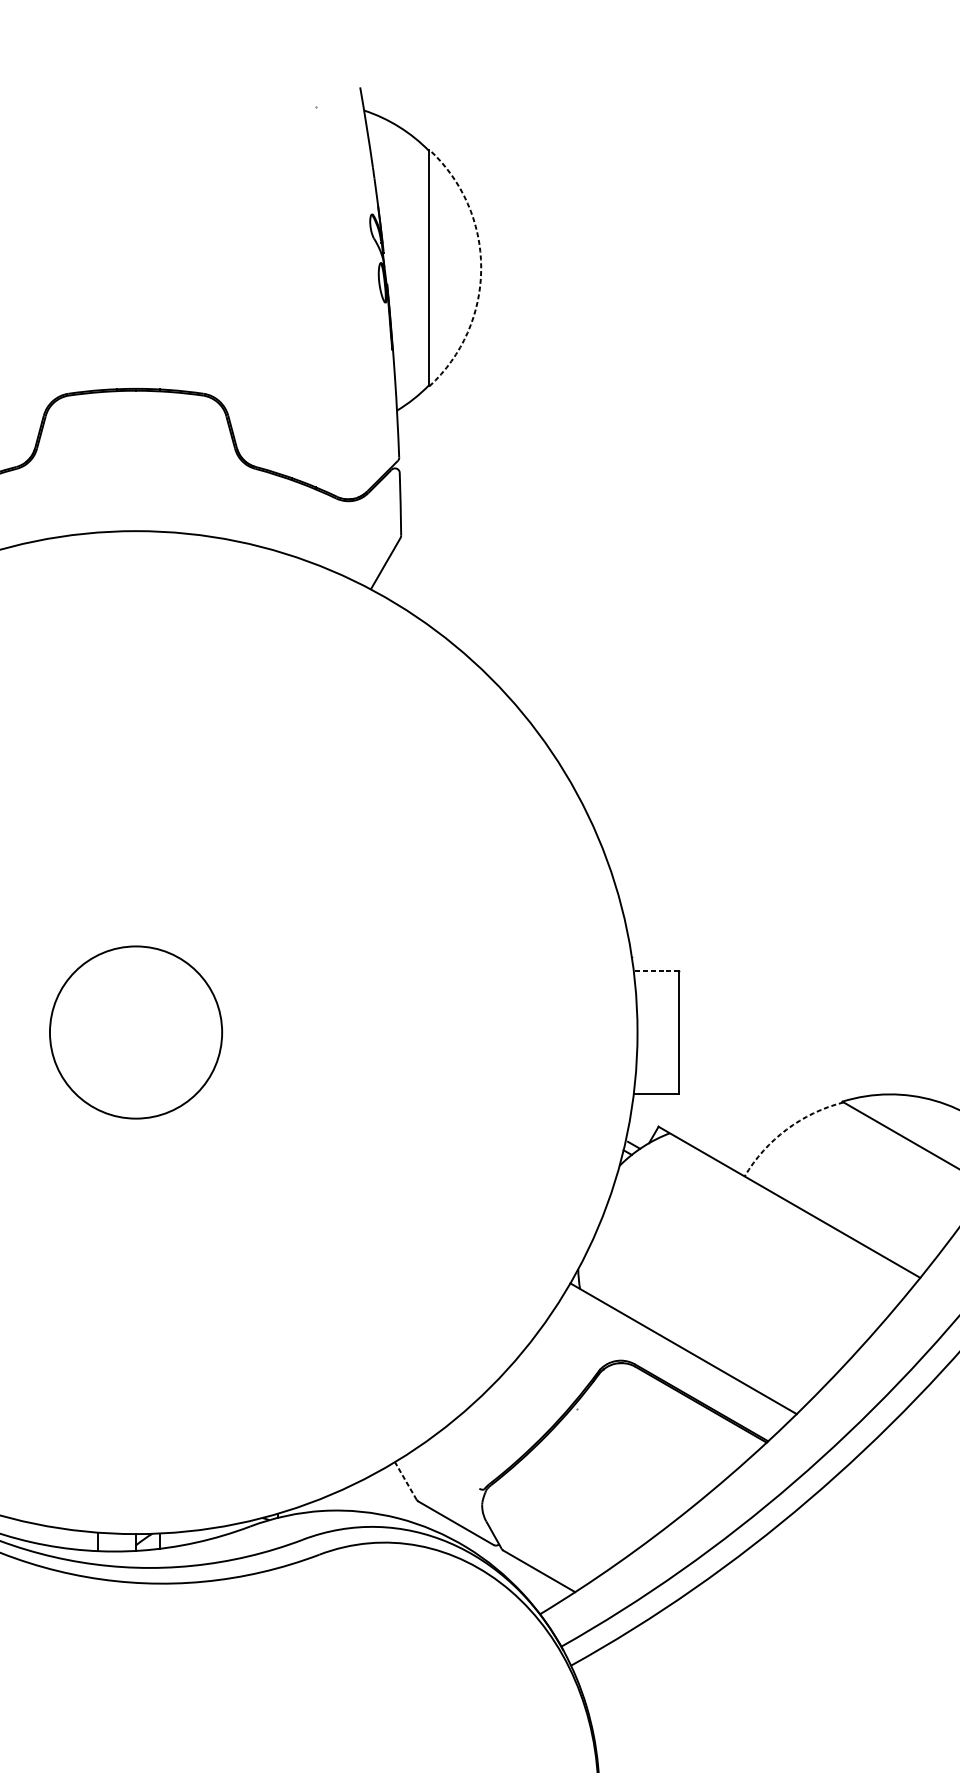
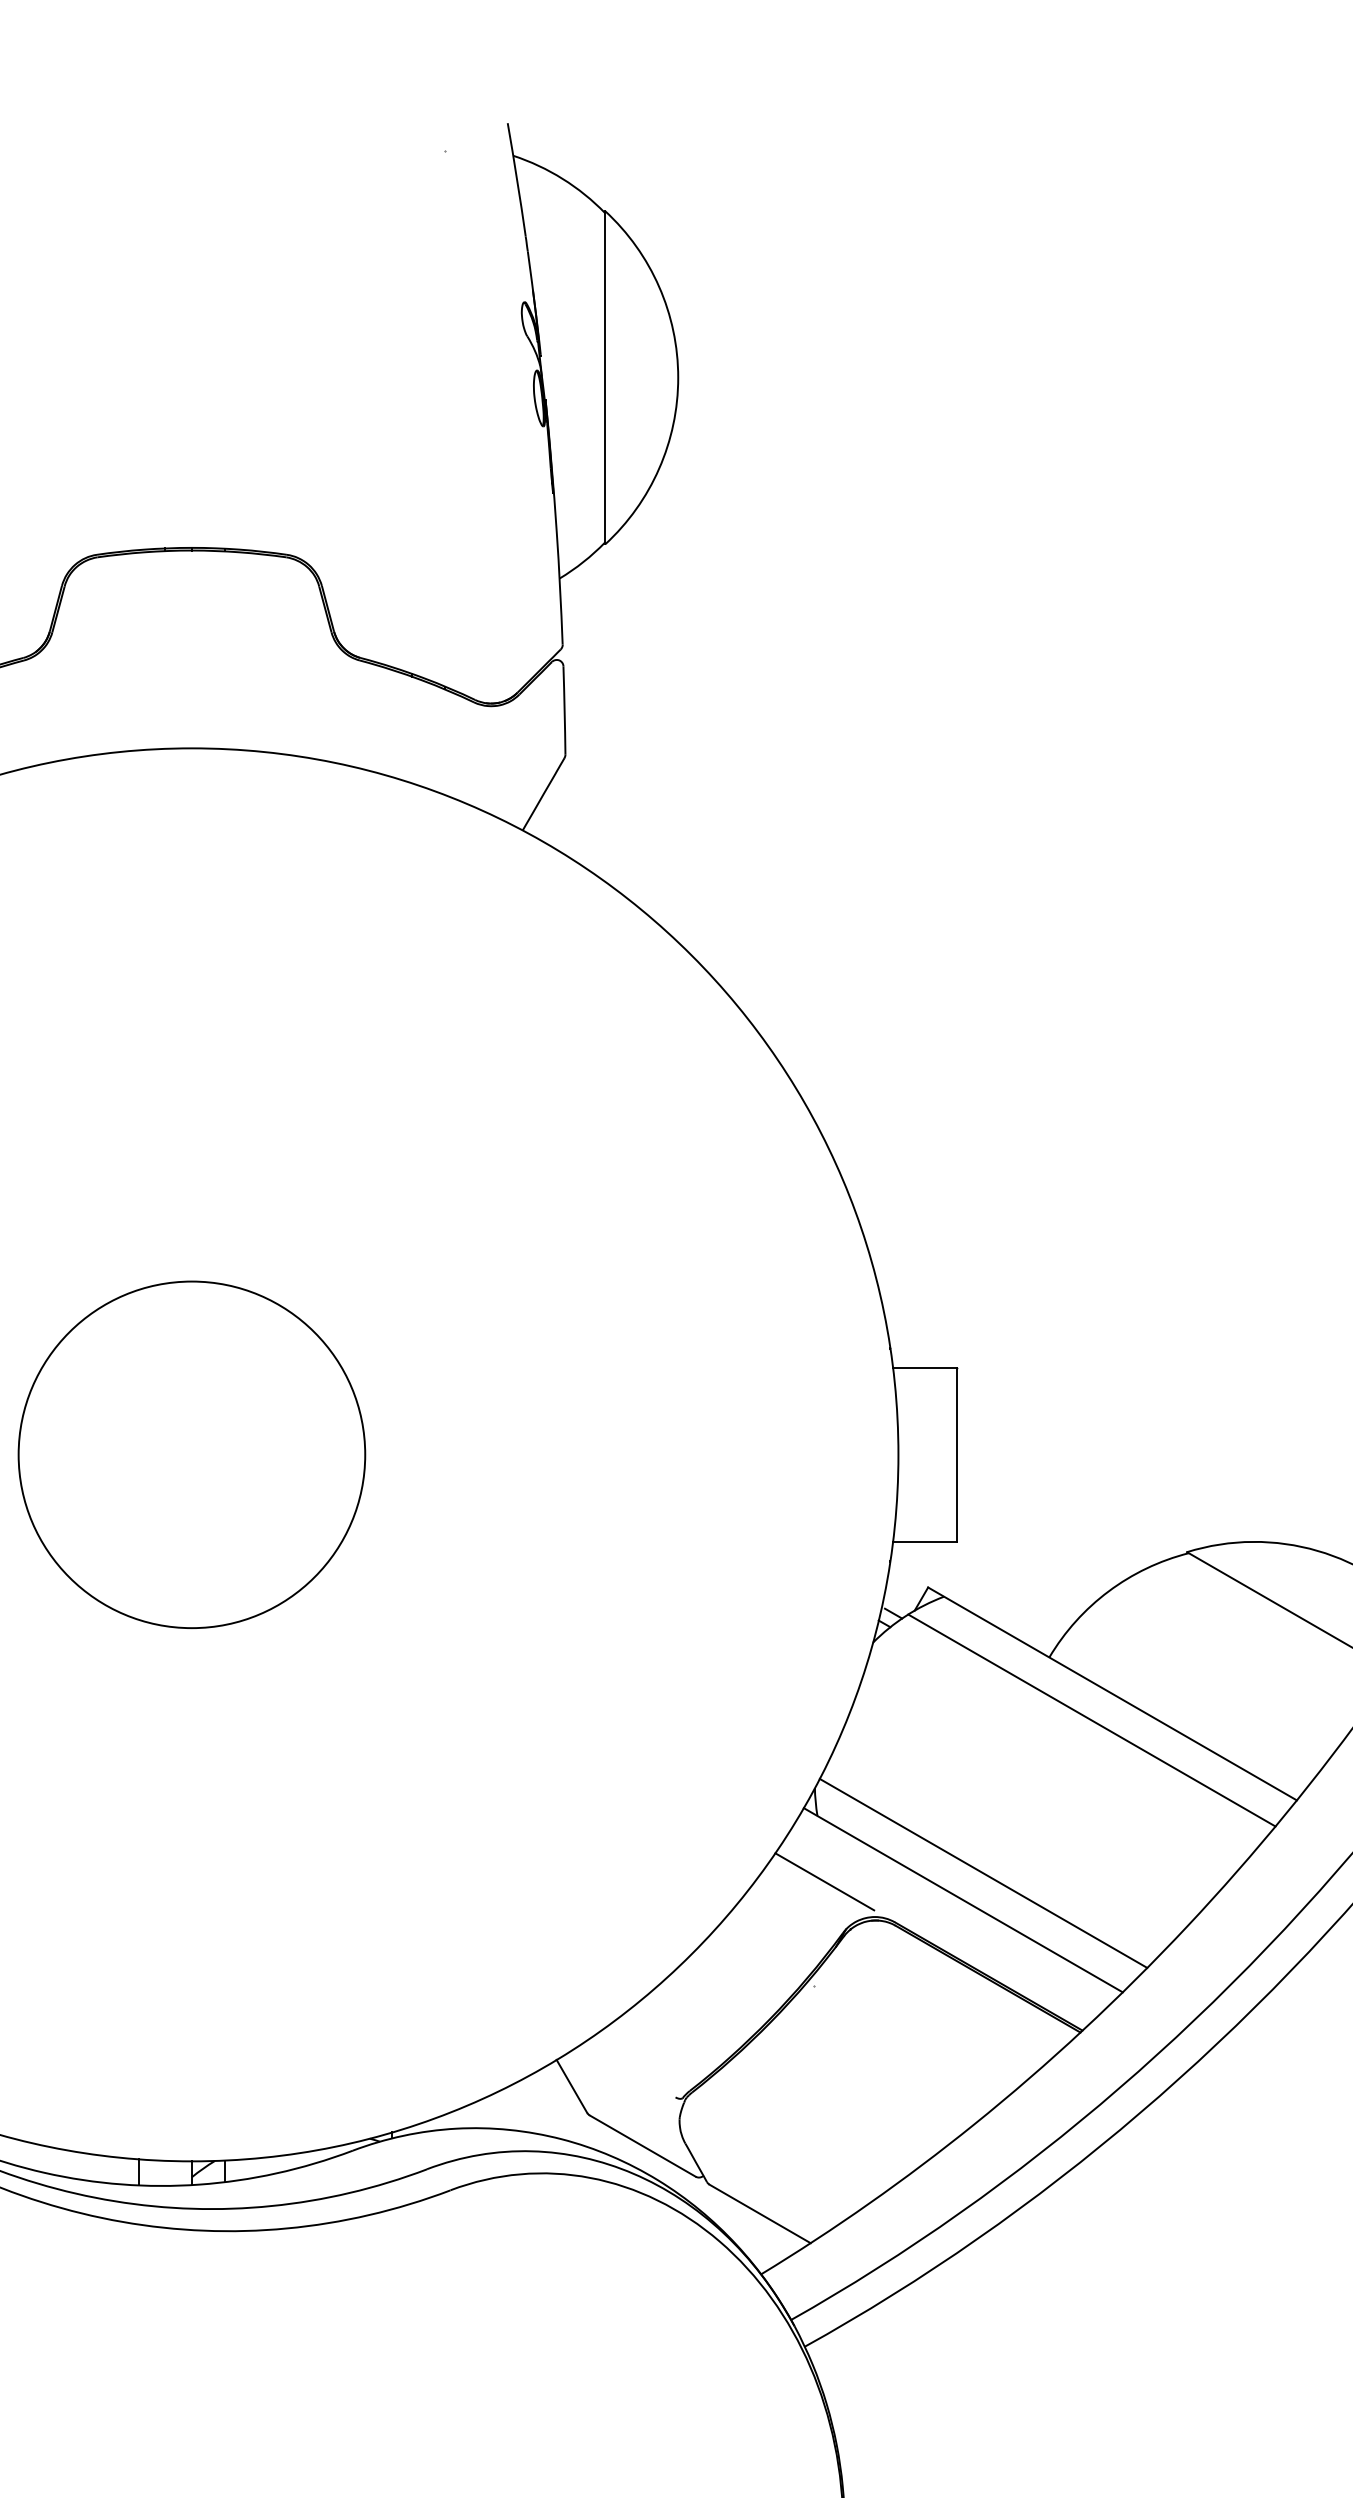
arc: (481, 267) -> (678, 377), dashed -> solid
line: (656, 971) -> (925, 1368), dashed -> solid
circle: (135, 1032) -> (191, 1454), size x1.43
arc: (786, 1129) -> (1108, 1591), dashed -> solid
line: (774, 1221) -> (1091, 1720), added
line: (697, 1329) -> (983, 1872), added
line: (585, 1335) -> (824, 1881), added
line: (405, 1480) -> (571, 2086), dashed -> solid

